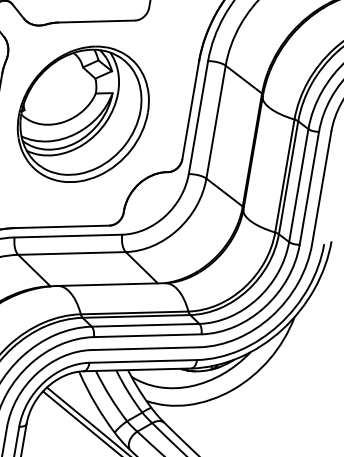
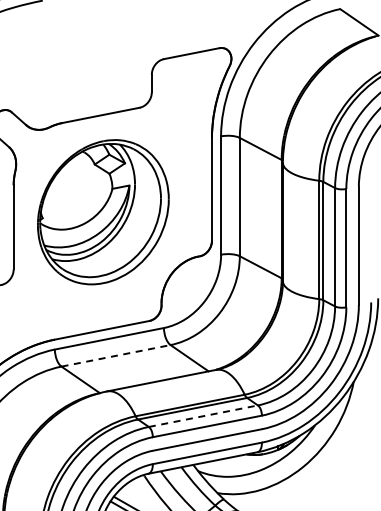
line: (72, 253) -> (116, 355), solid -> dashed
line: (145, 325) -> (203, 416), solid -> dashed

